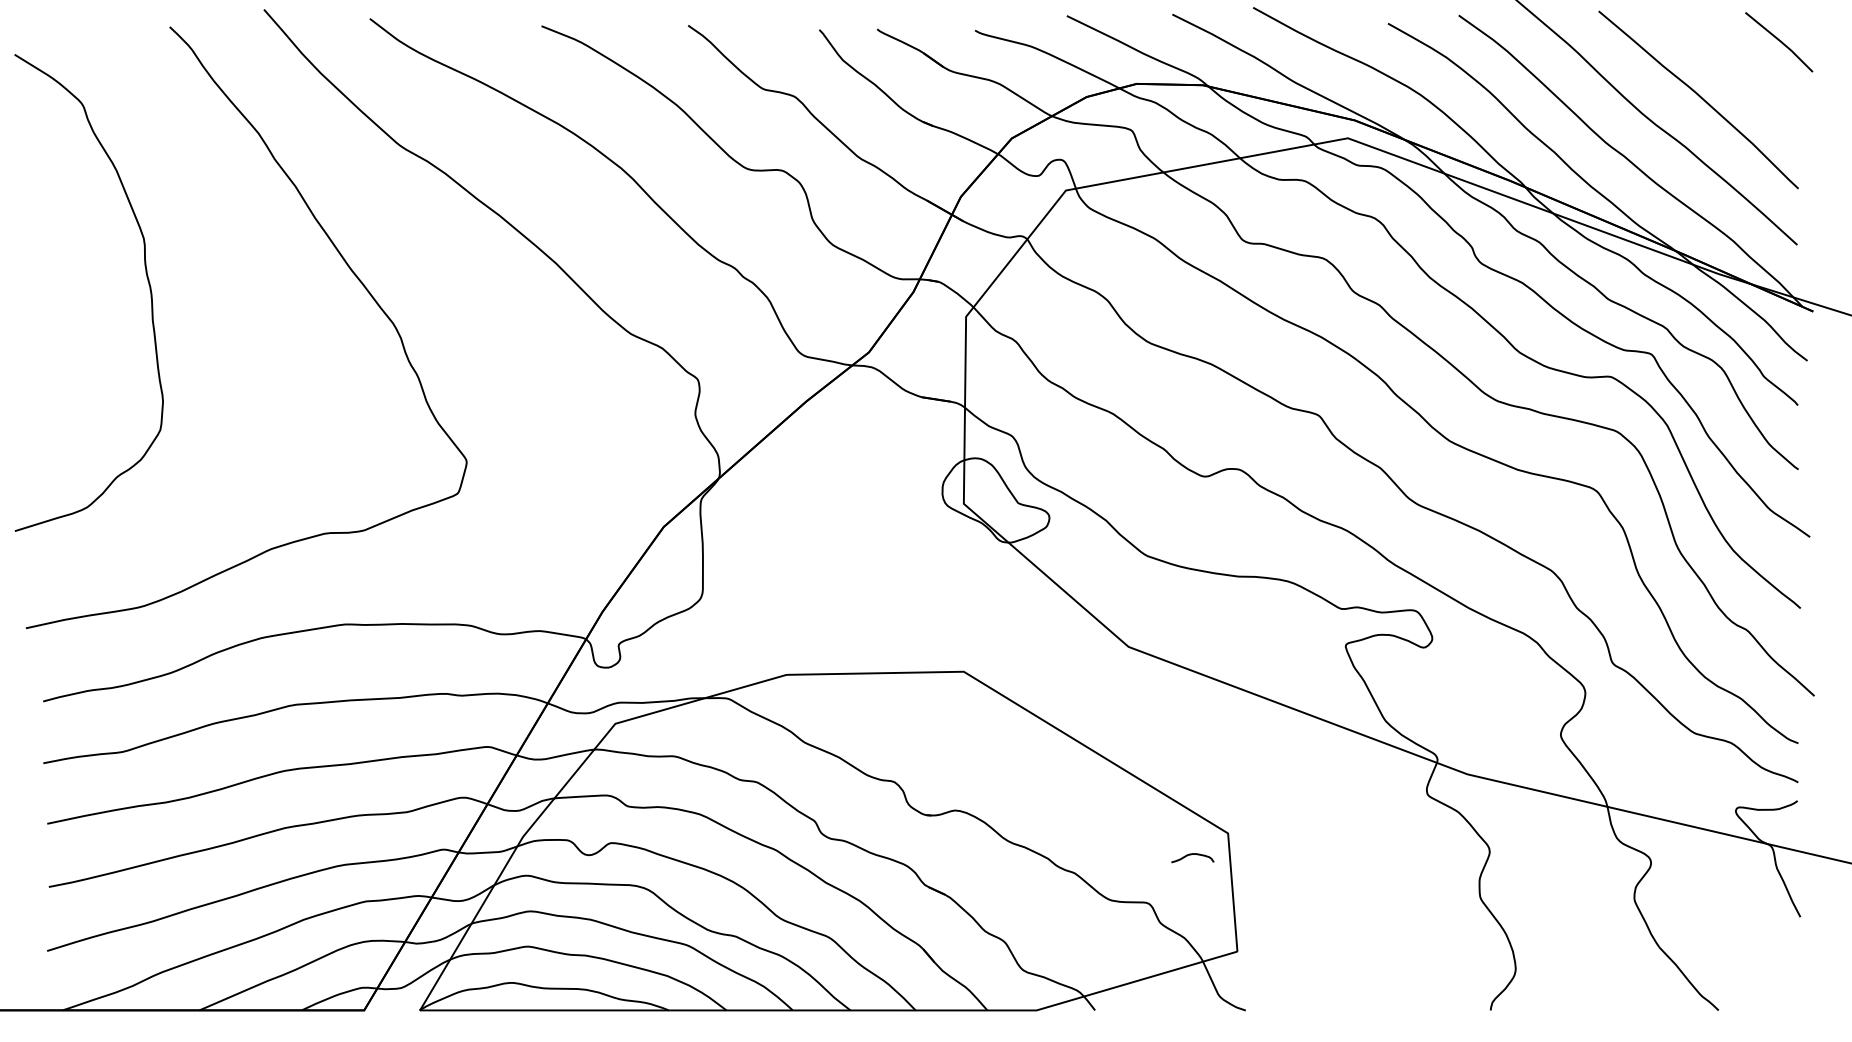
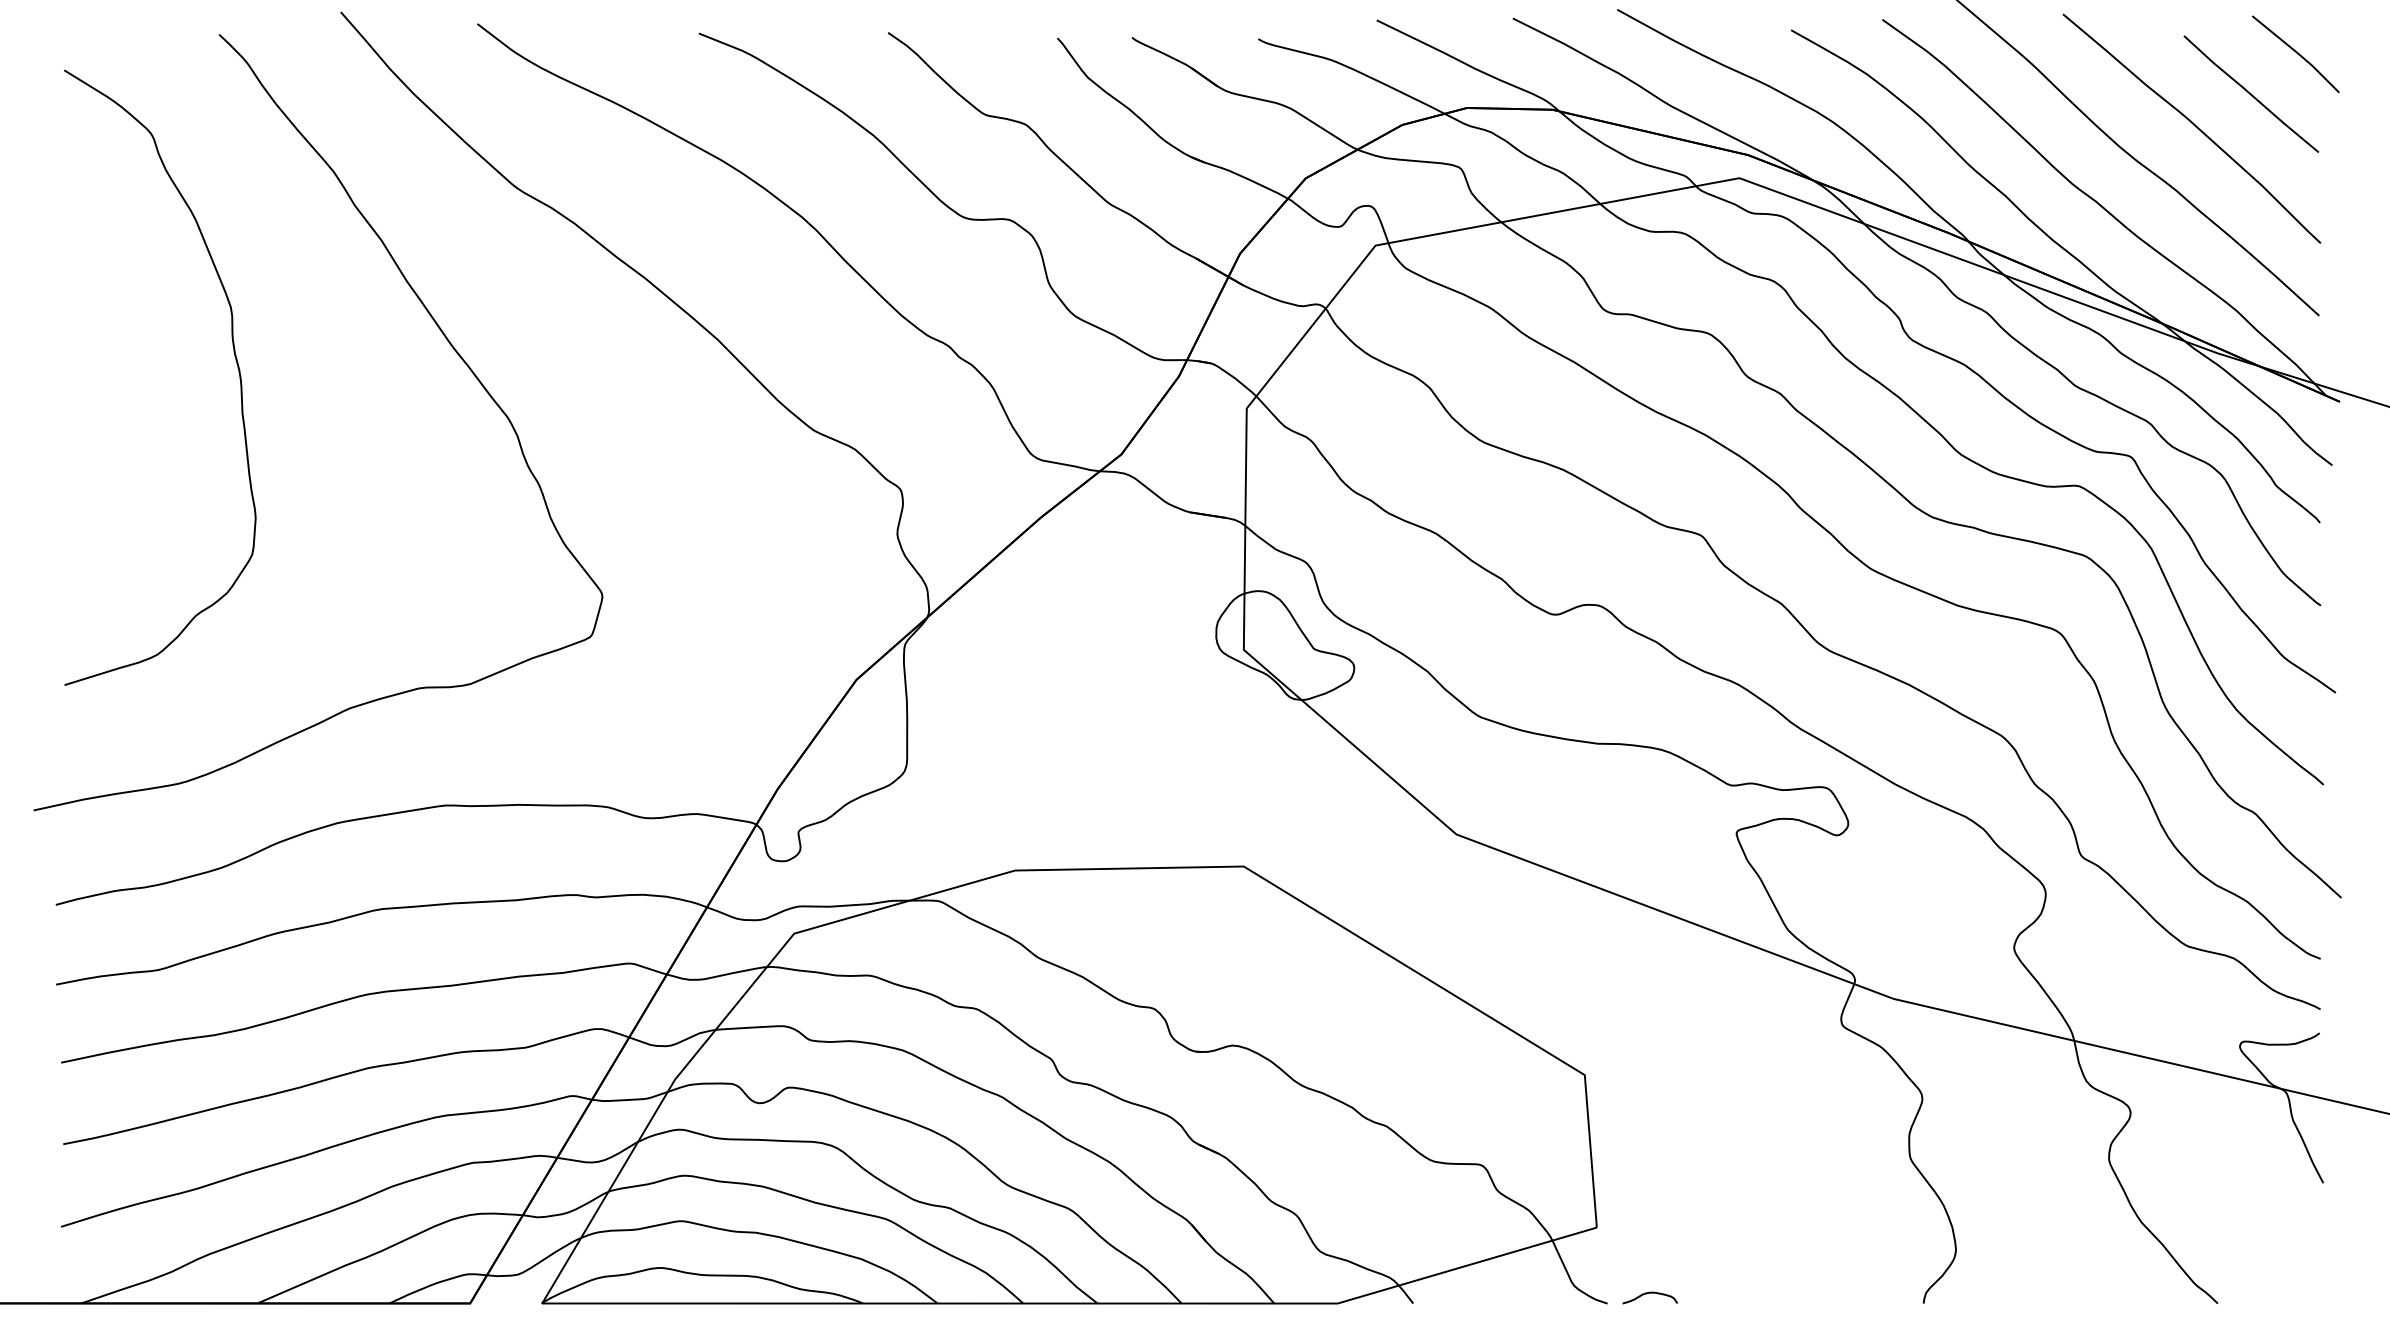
line: (1744, 72) -> (2251, 93), added
curve: (146, 277) -> (234, 357), moved
curve: (1191, 855) -> (1648, 1294), moved

